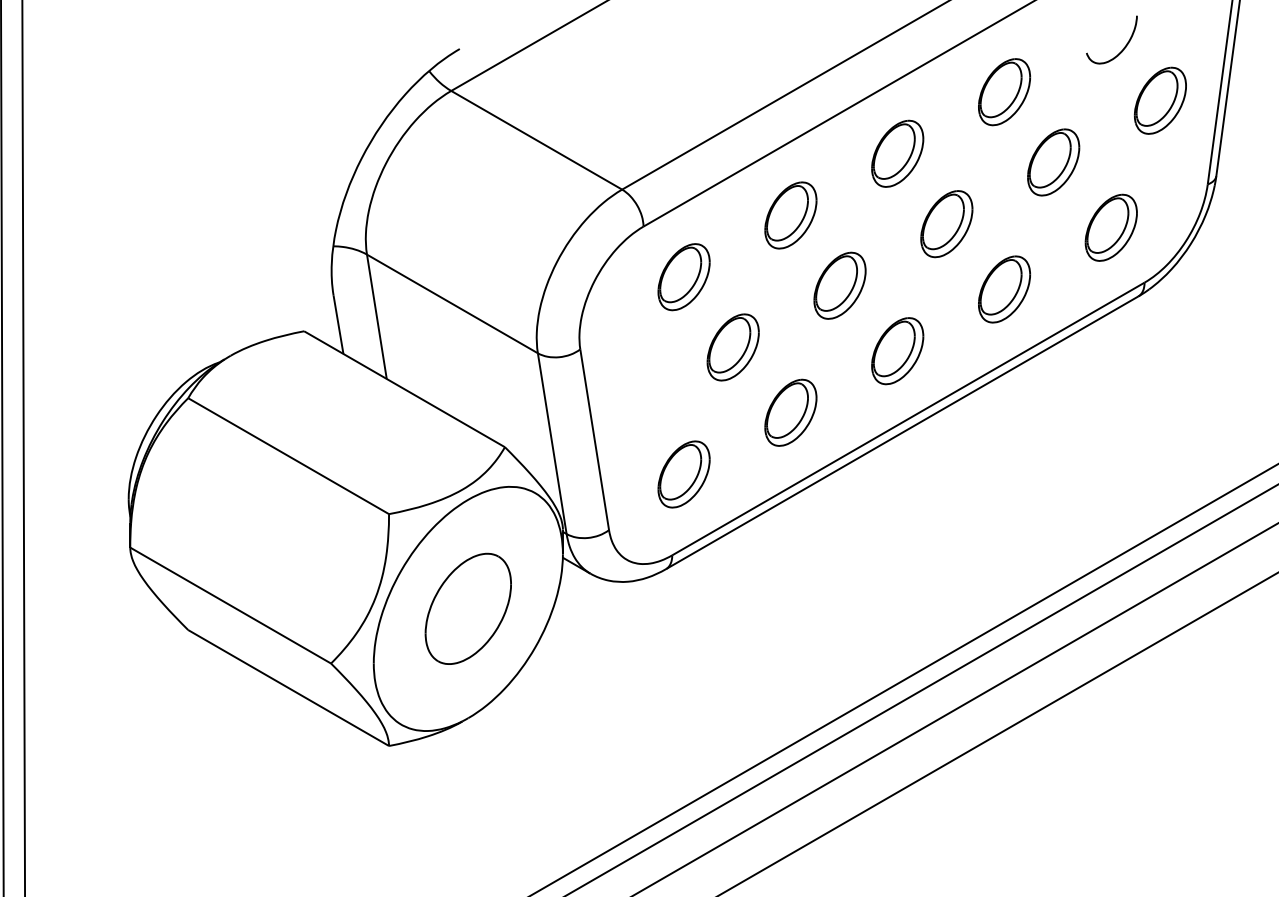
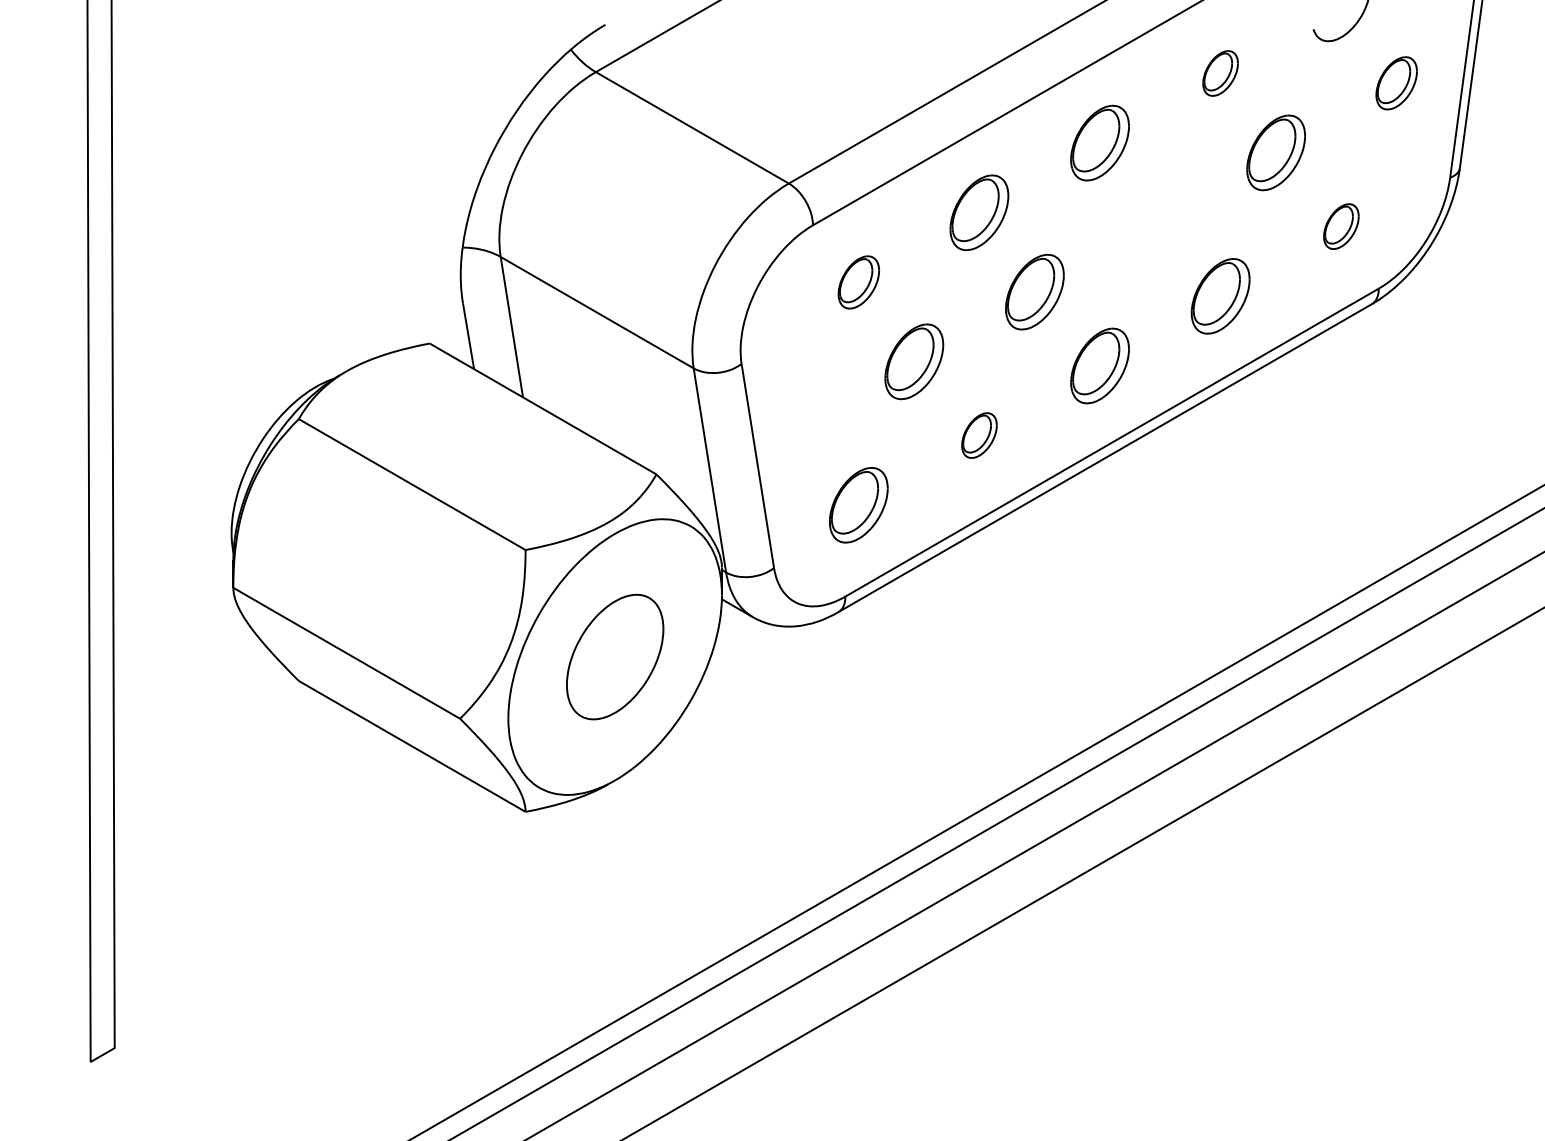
part: (1004, 92) -> (1220, 73), size x0.6
part: (1160, 101) -> (1396, 83), size x0.7
part: (946, 224) -> (1155, 222), removed
part: (1111, 227) -> (1341, 226), size x0.6
part: (683, 277) -> (858, 282), size x0.7
part: (790, 412) -> (979, 435), size x0.6

